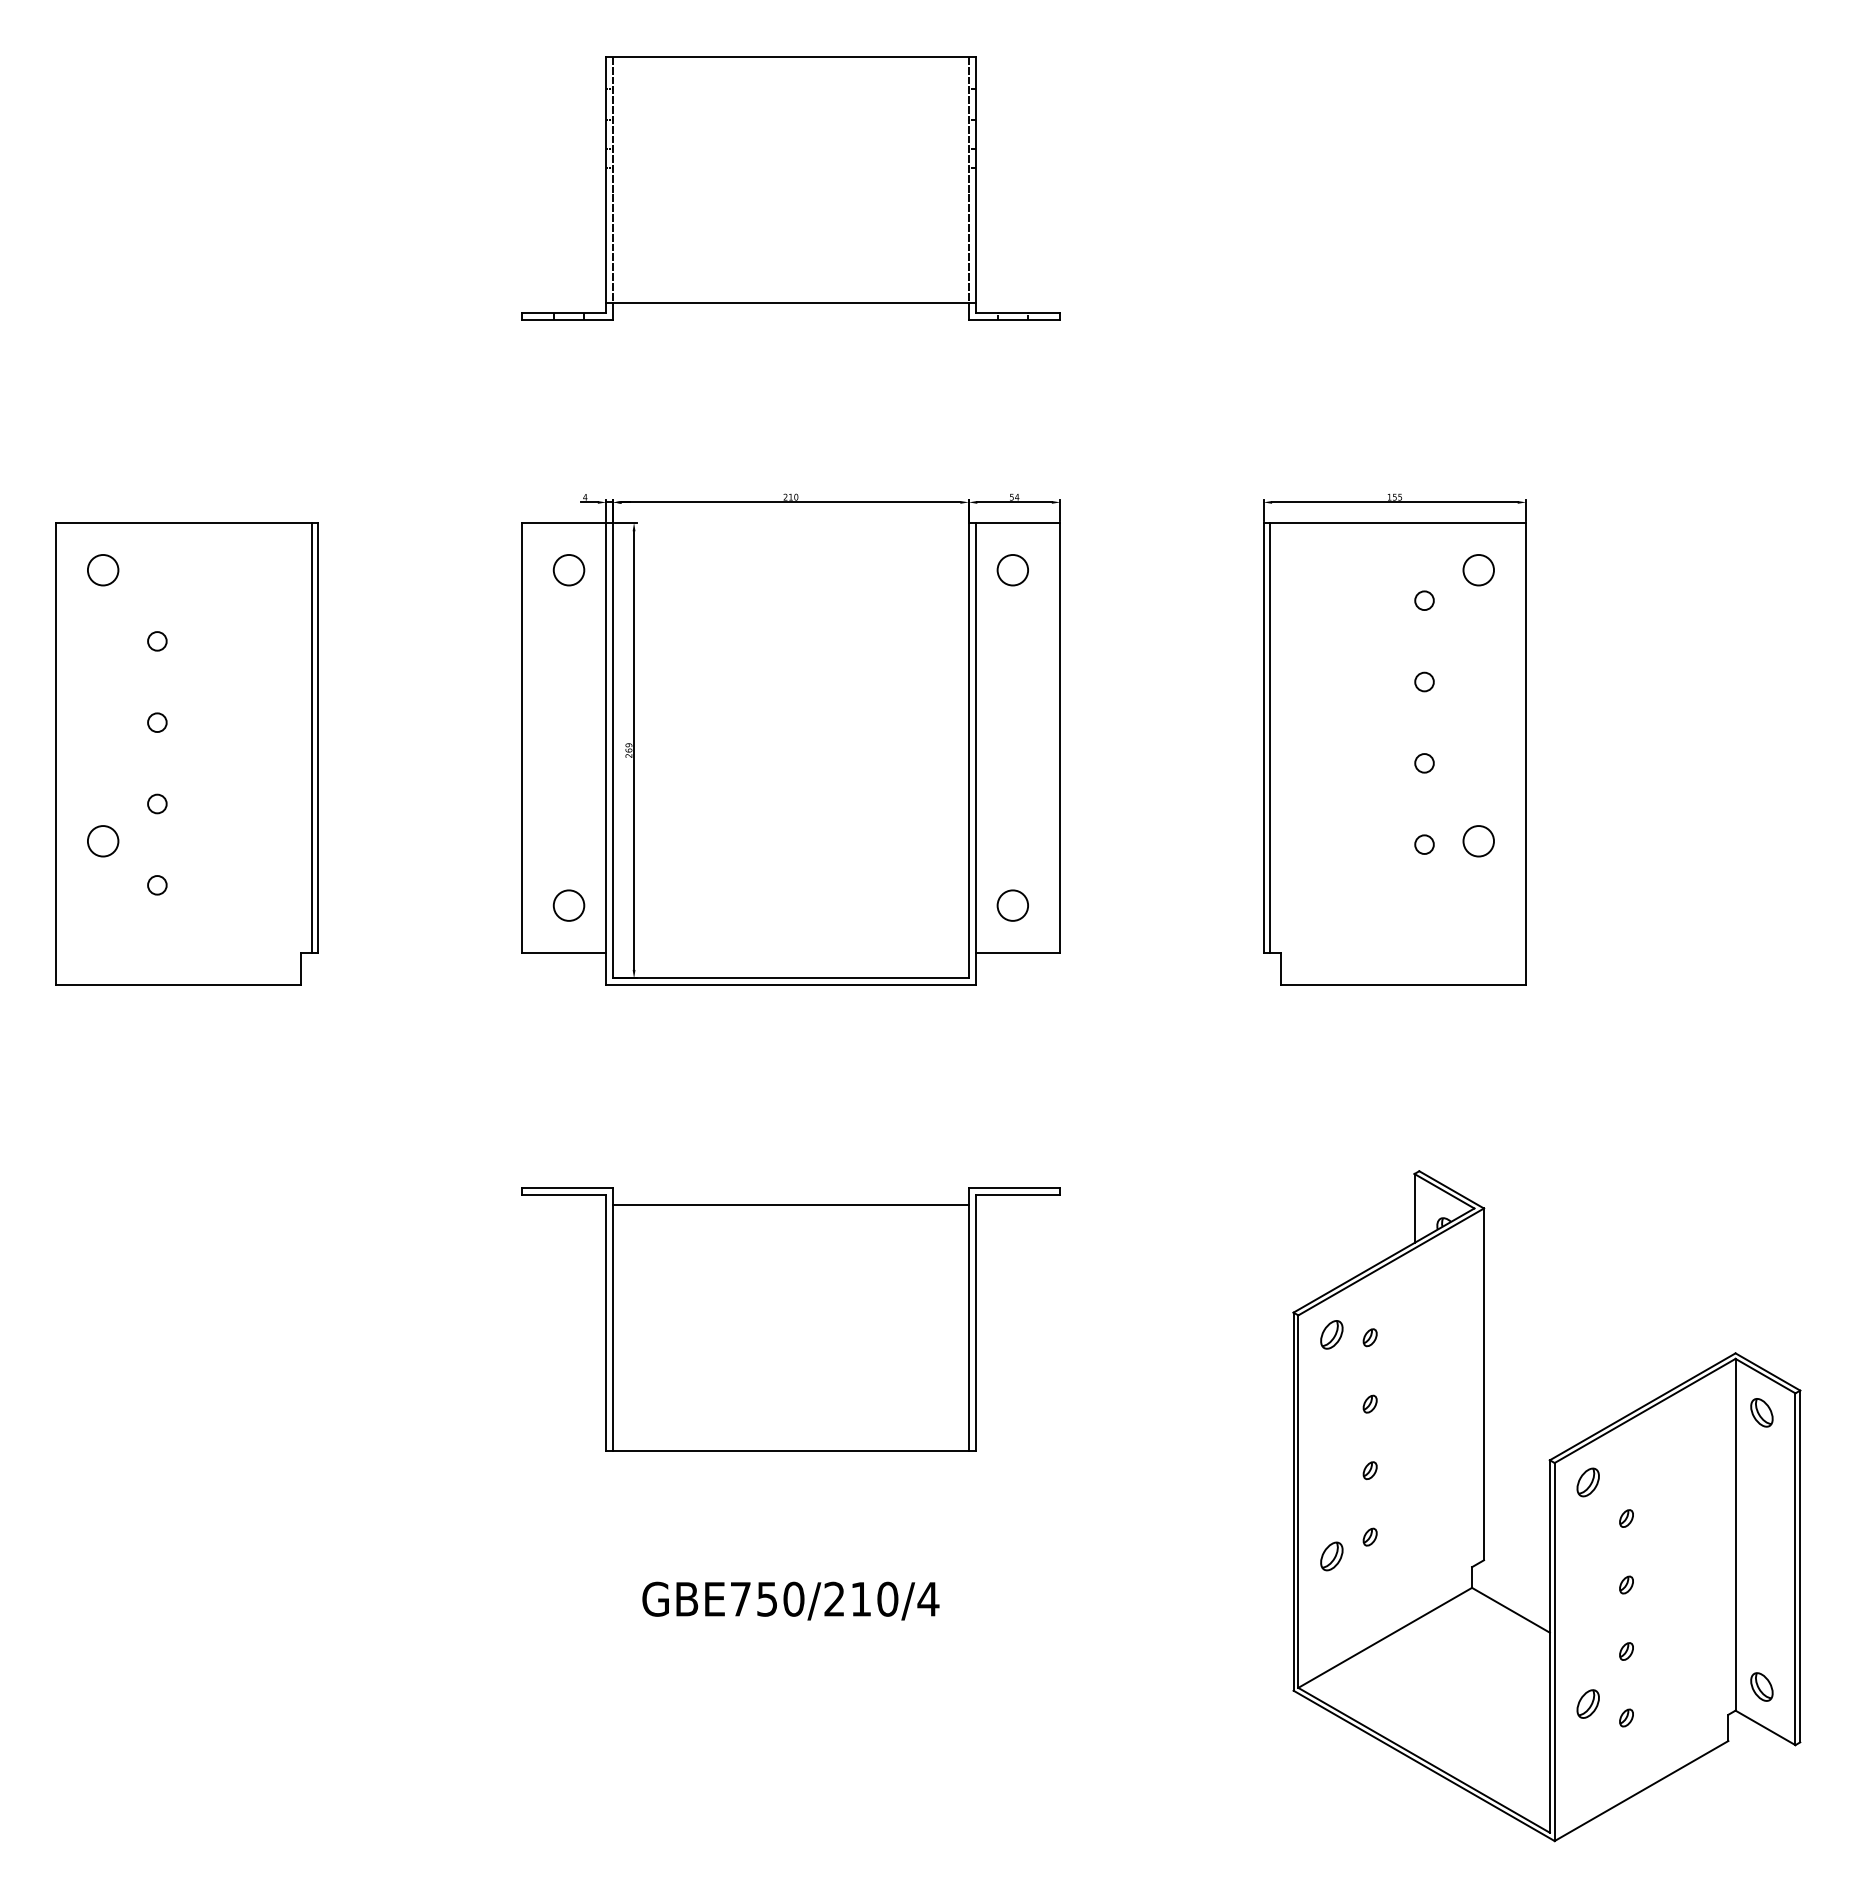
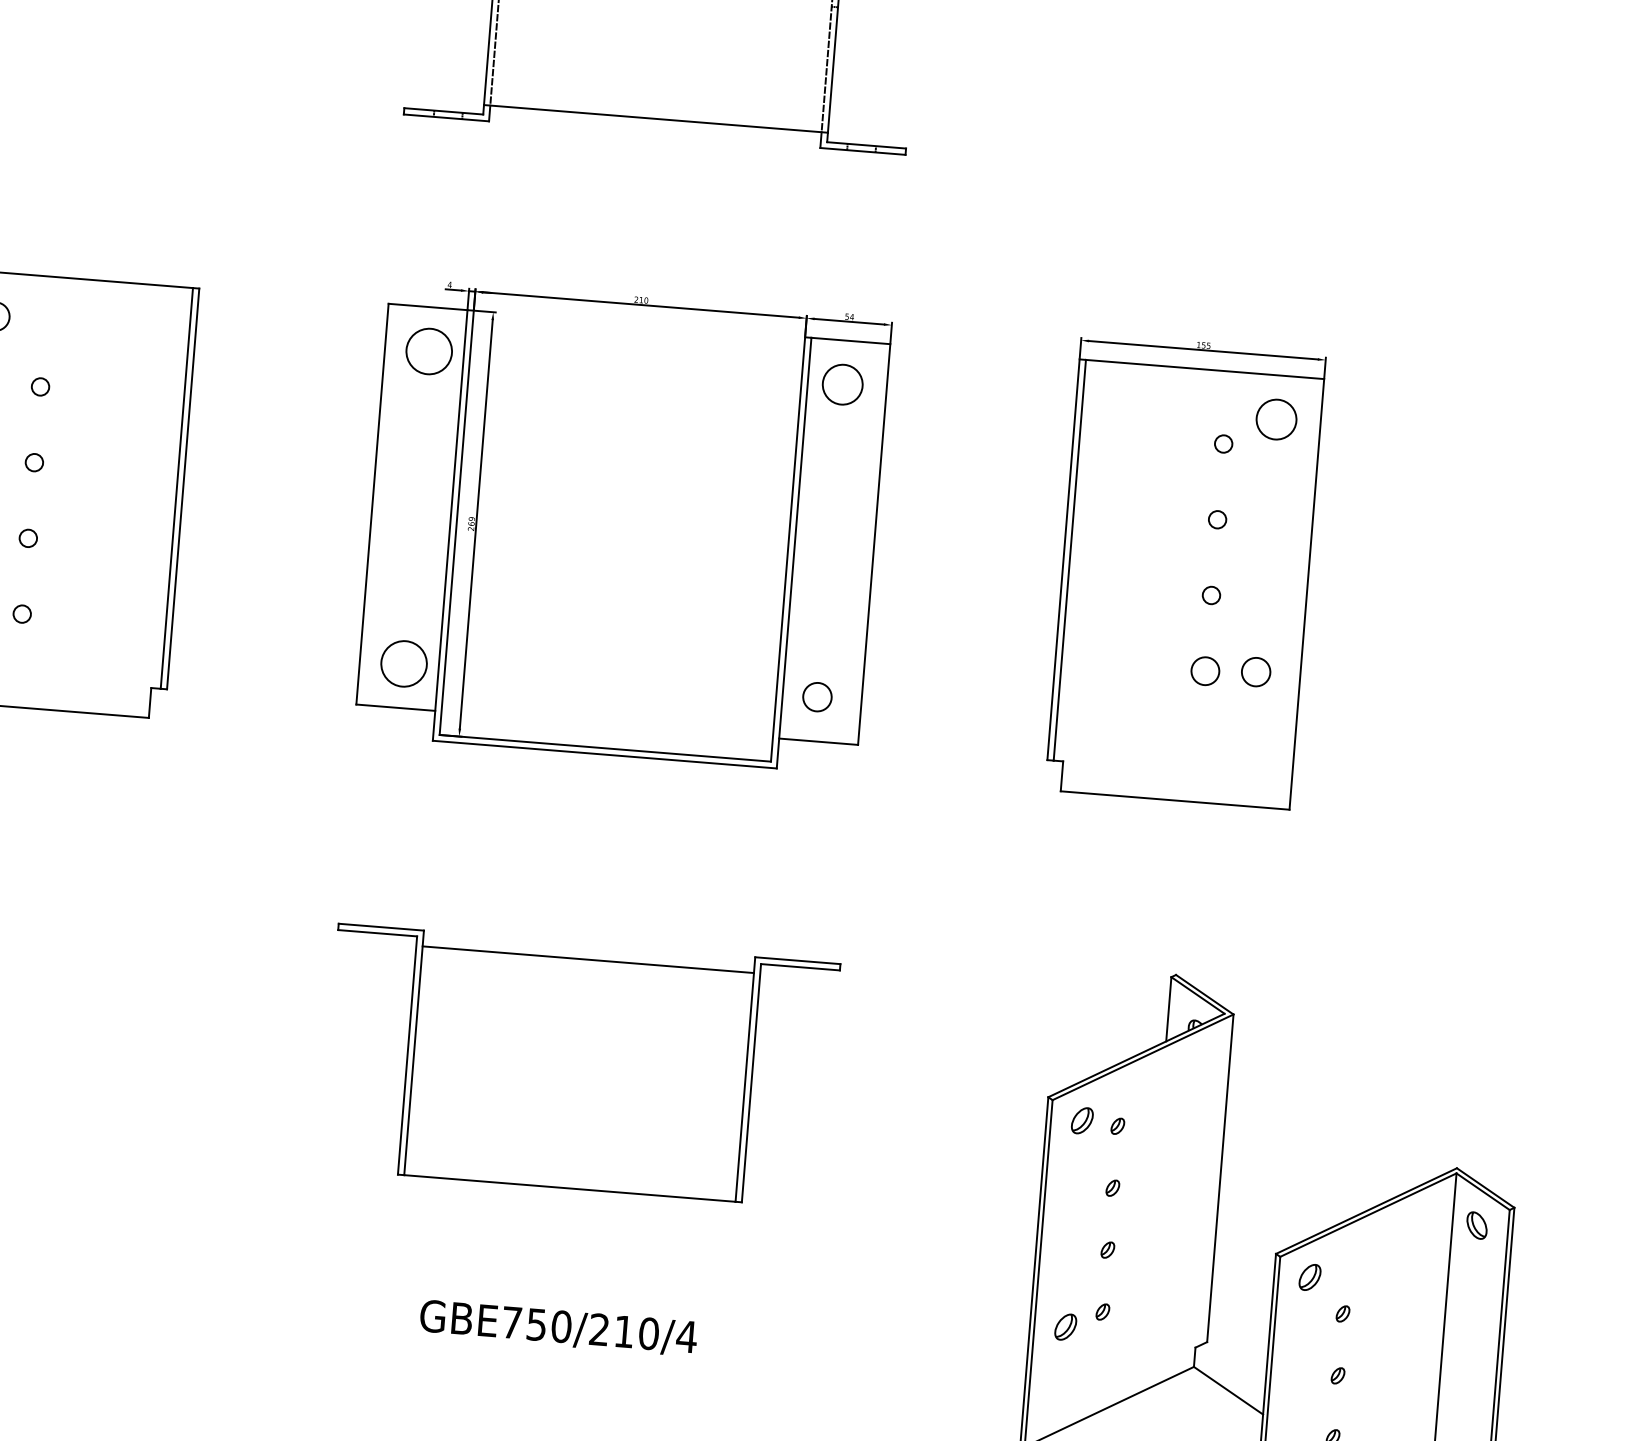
circle: (568, 569) -> (428, 350), size x1.6
circle: (1012, 570) -> (842, 385), size x1.4
circle: (1478, 570) -> (1276, 419), size x1.4
circle: (1424, 844) -> (1205, 671), size x1.6
circle: (568, 905) -> (403, 663), size x1.6

